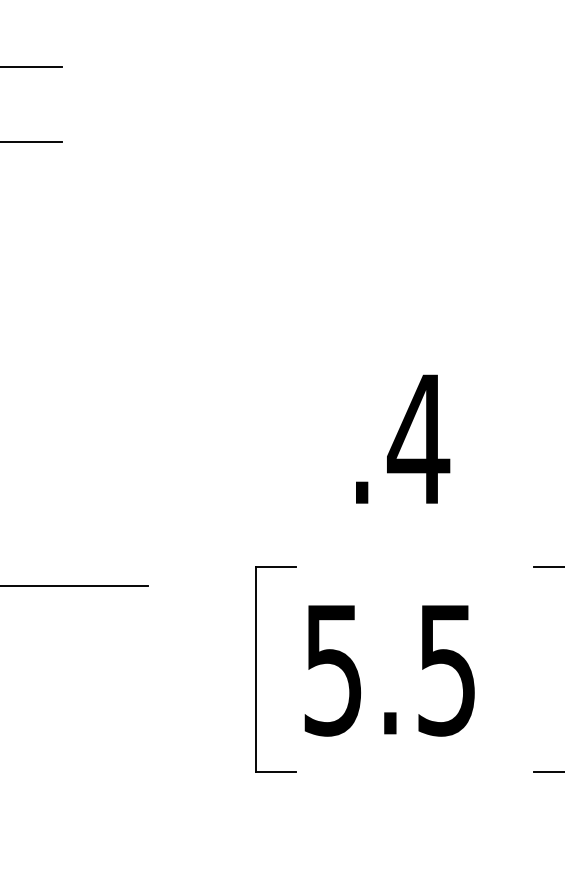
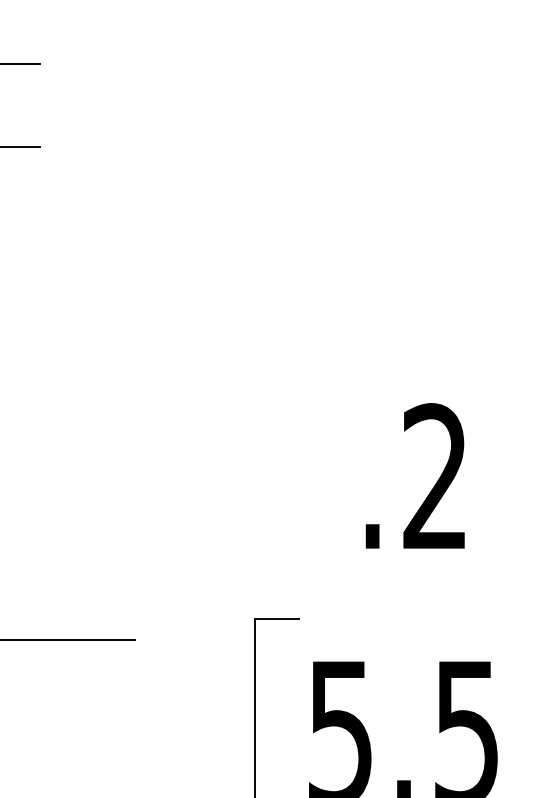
text: (418, 437) -> (435, 475), .4 -> .2

